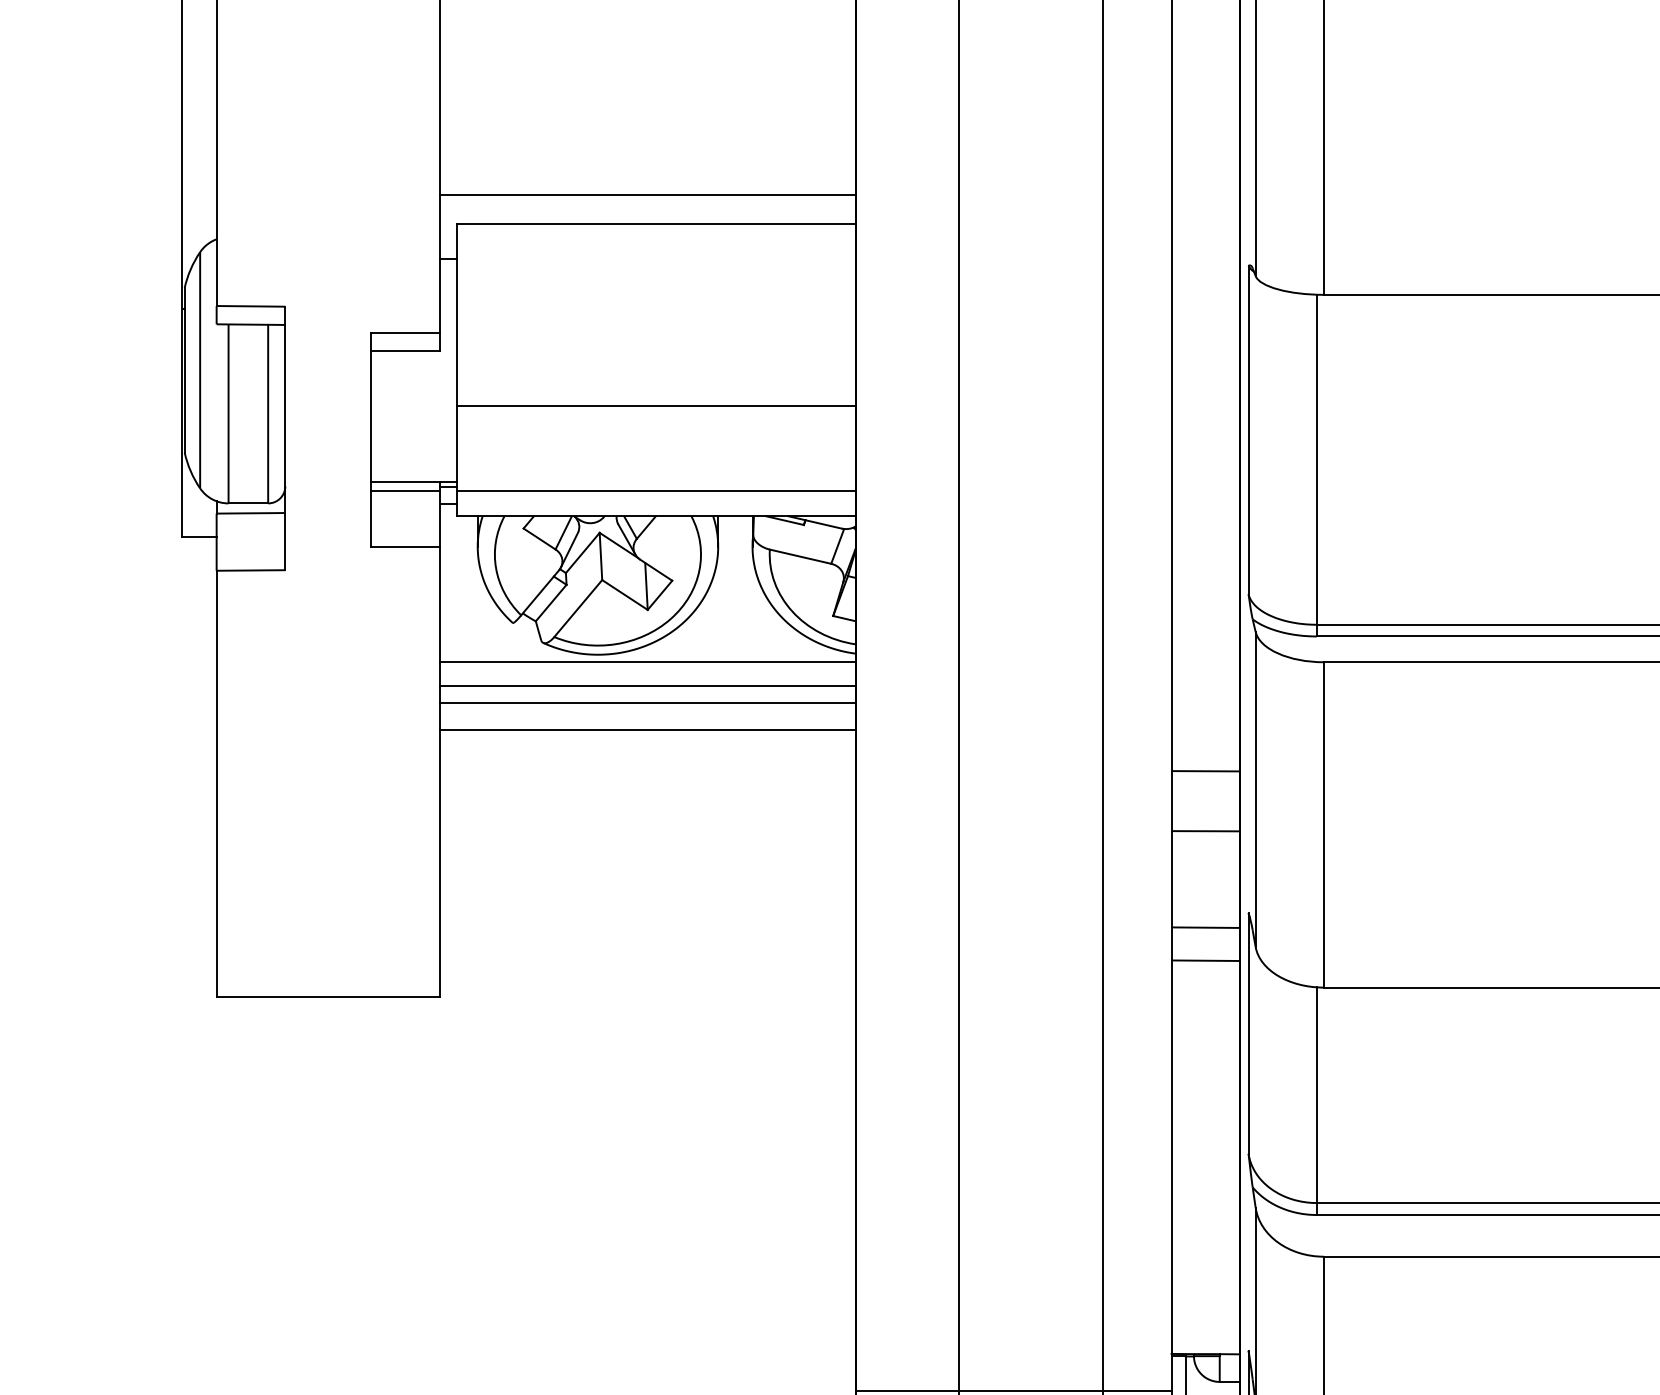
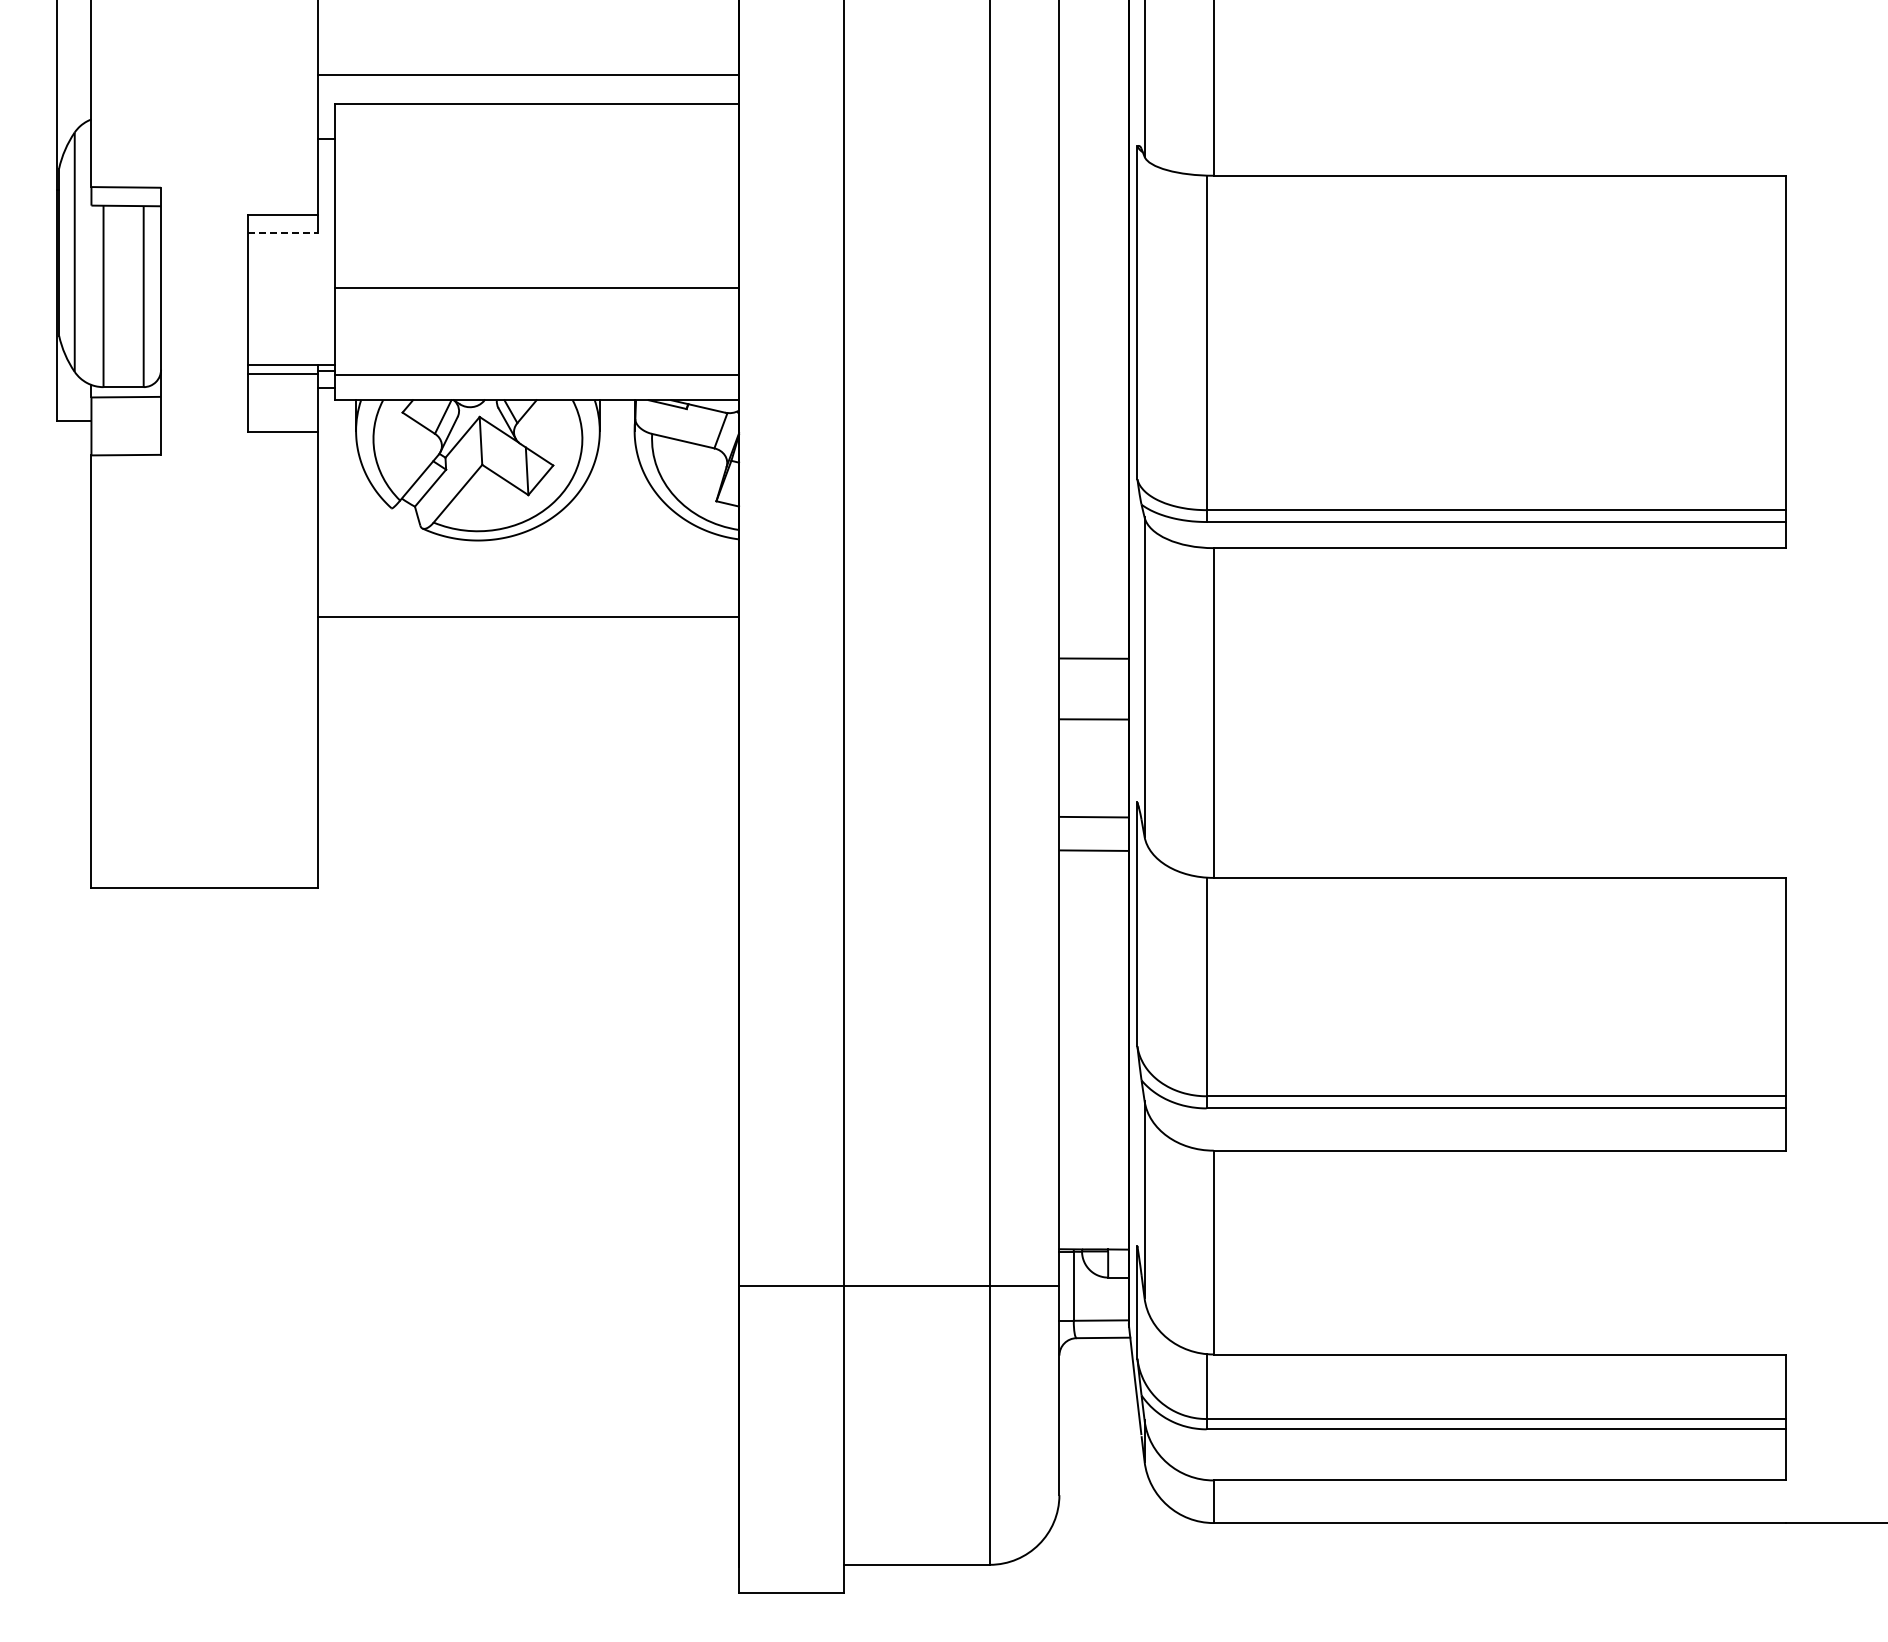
line: (405, 350) -> (282, 232), solid -> dashed
line: (647, 661) -> (528, 547), removed
line: (647, 686) -> (528, 572), removed
line: (647, 703) -> (528, 589), removed

